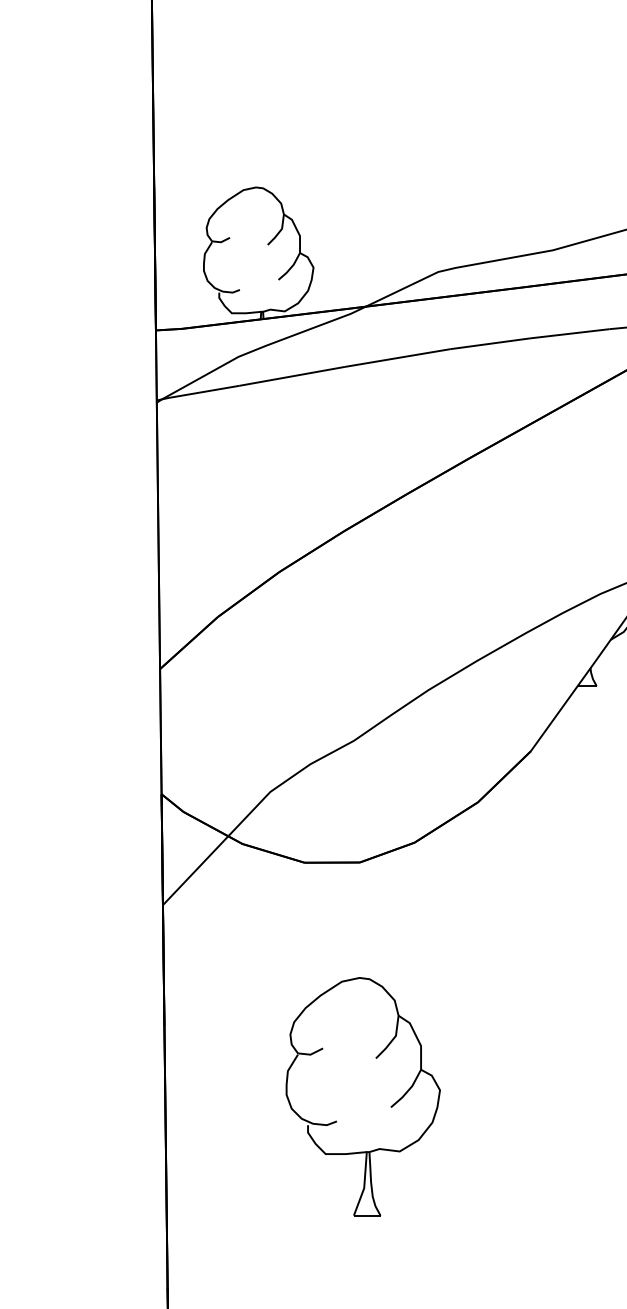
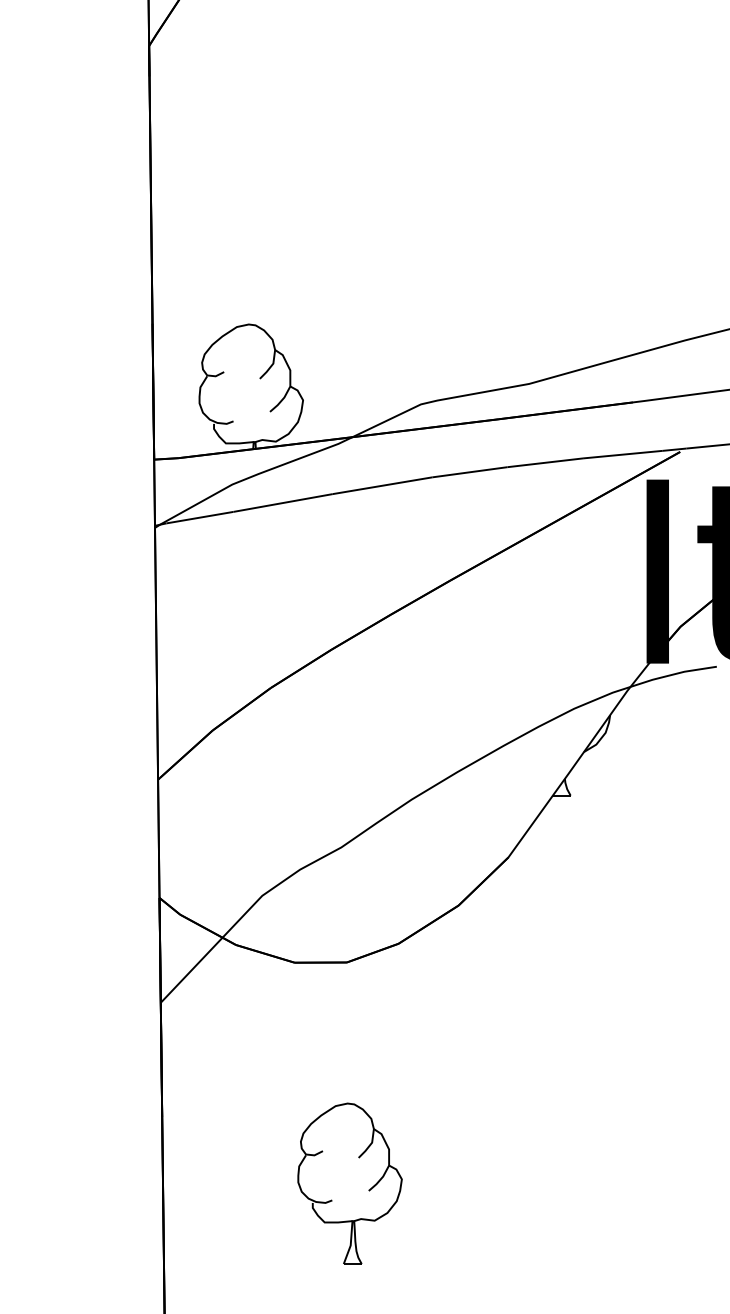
part: (362, 1096) -> (349, 1183), size x0.71

